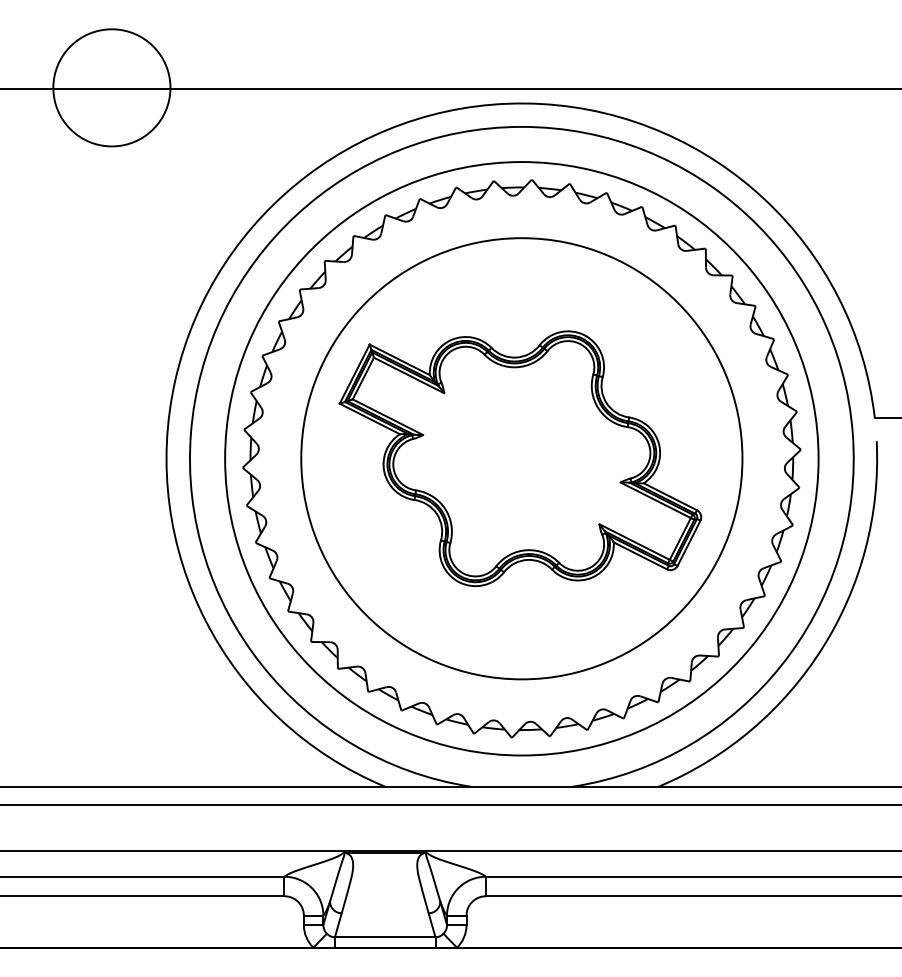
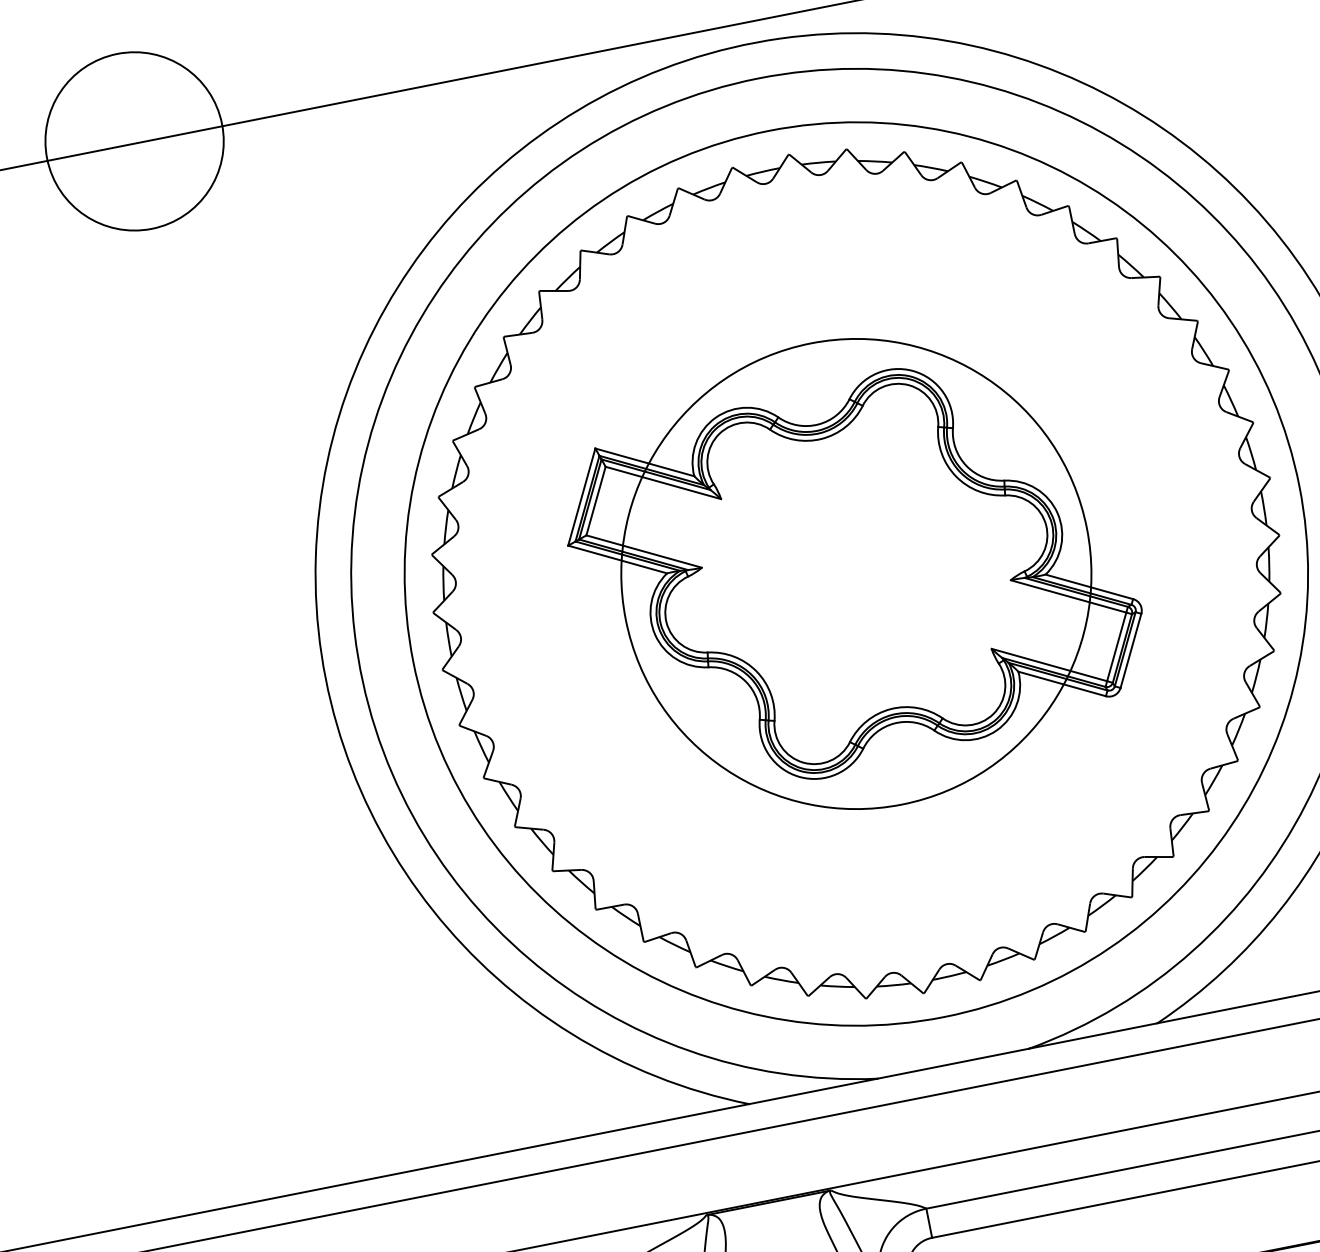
circle: (521, 458) -> (855, 573), size x0.7

